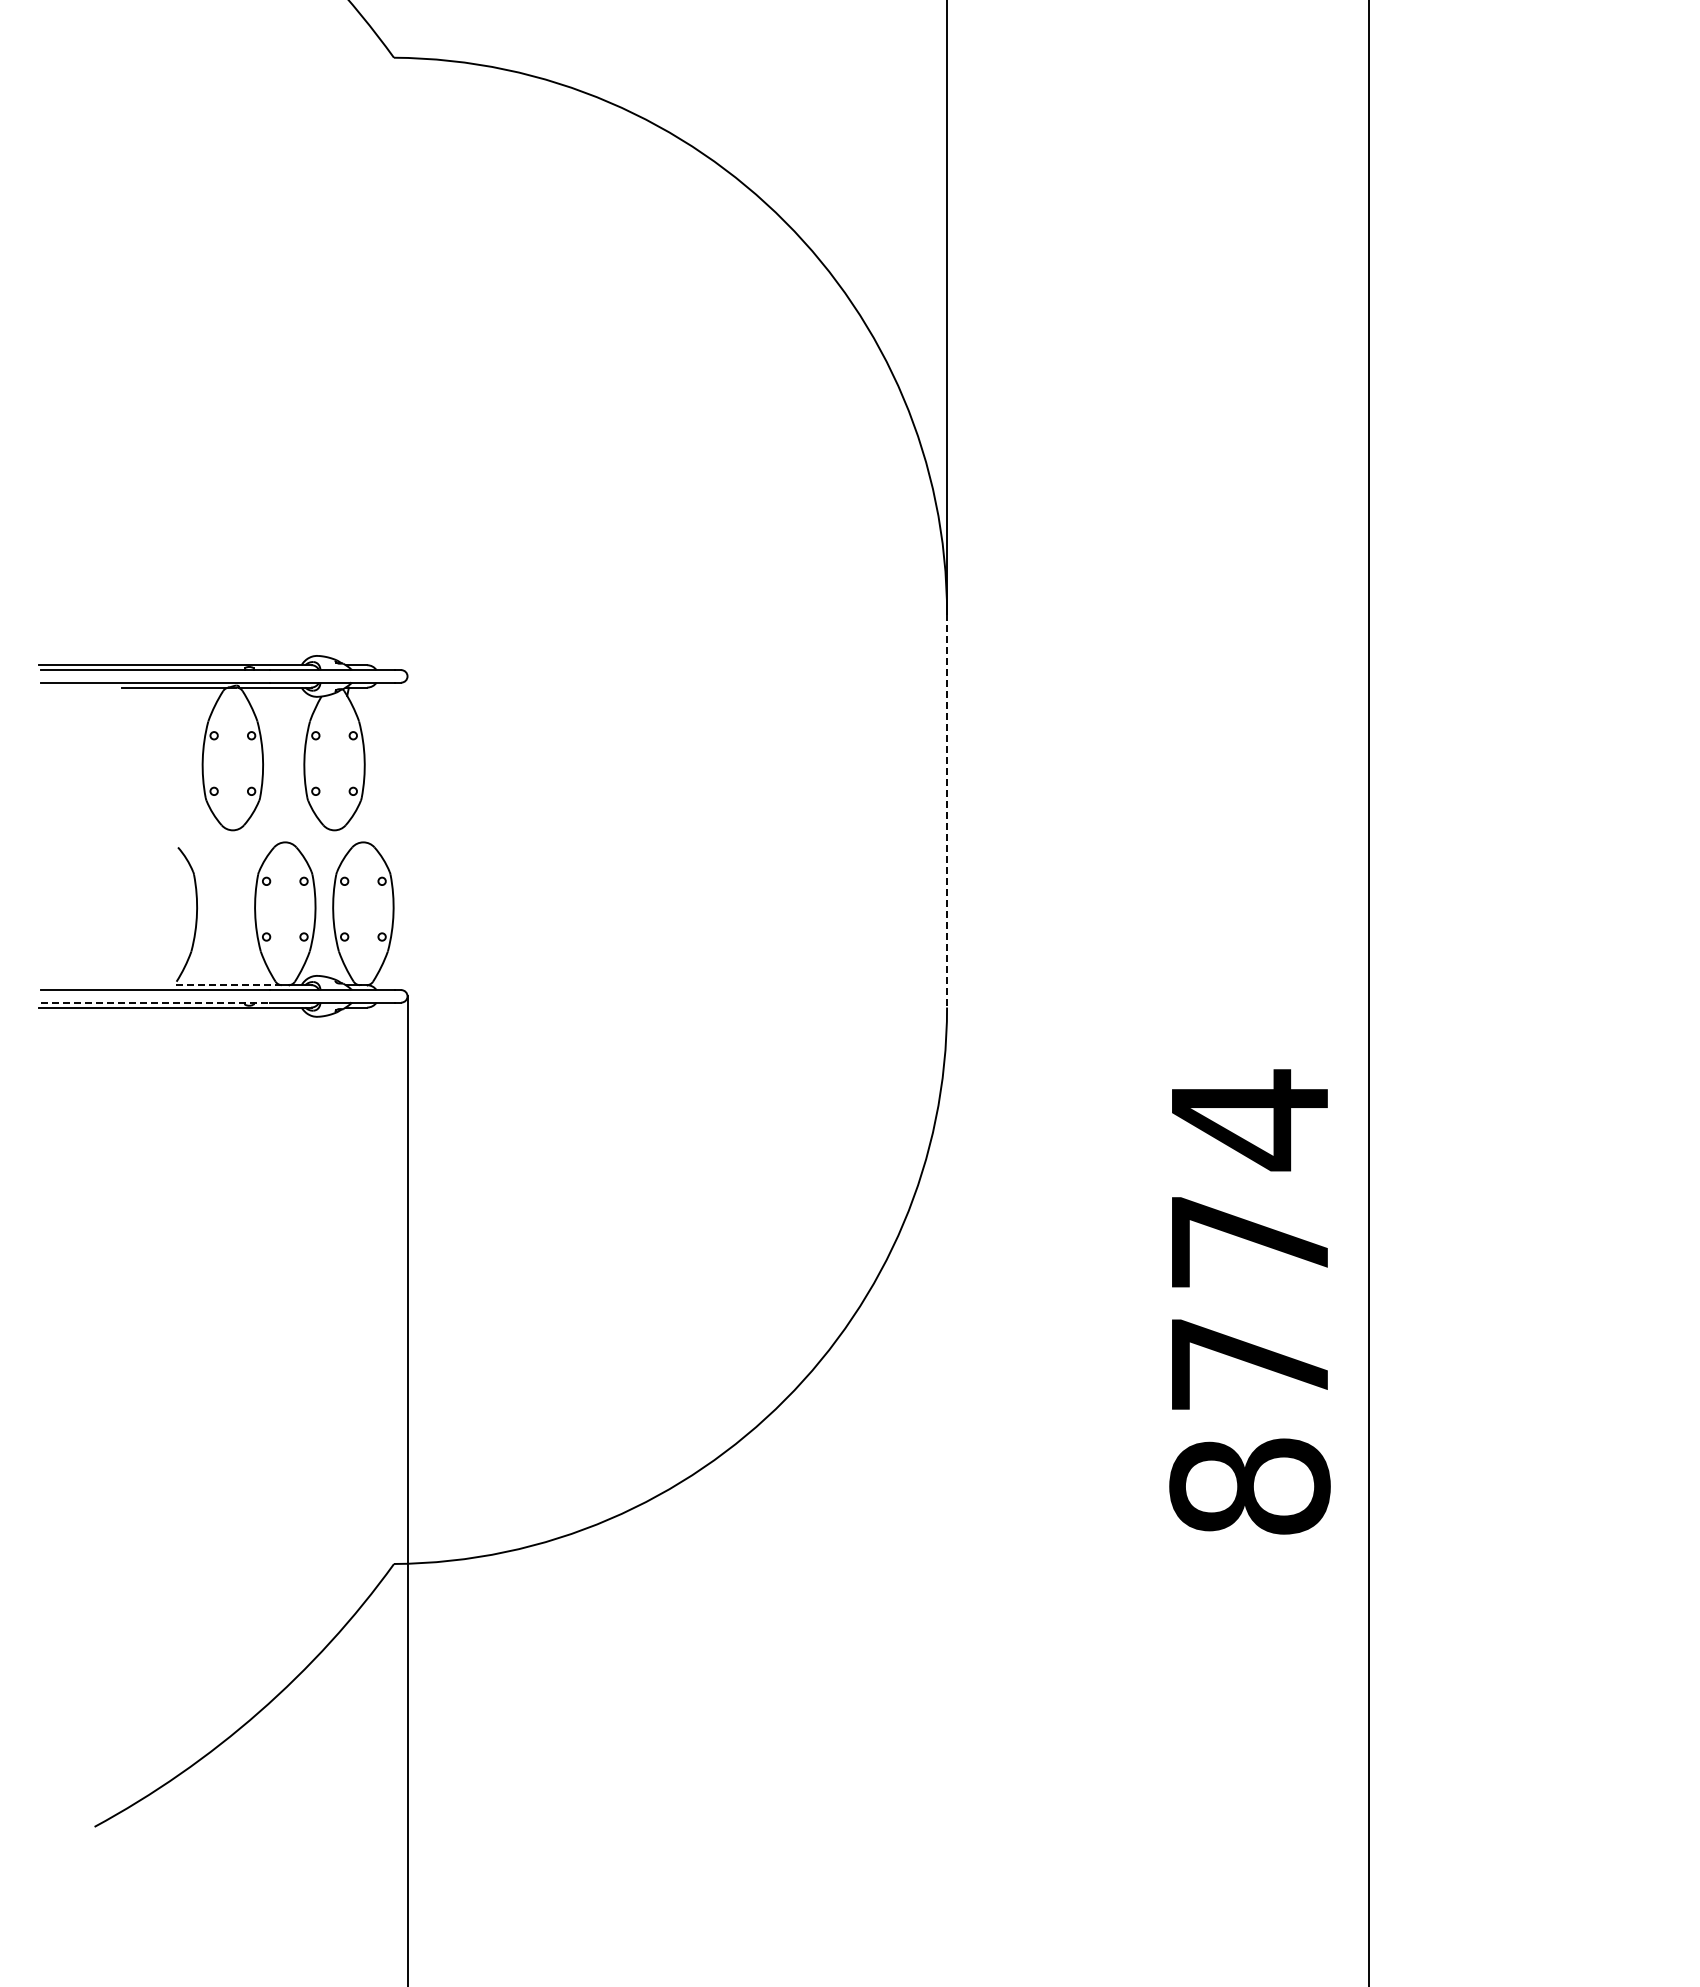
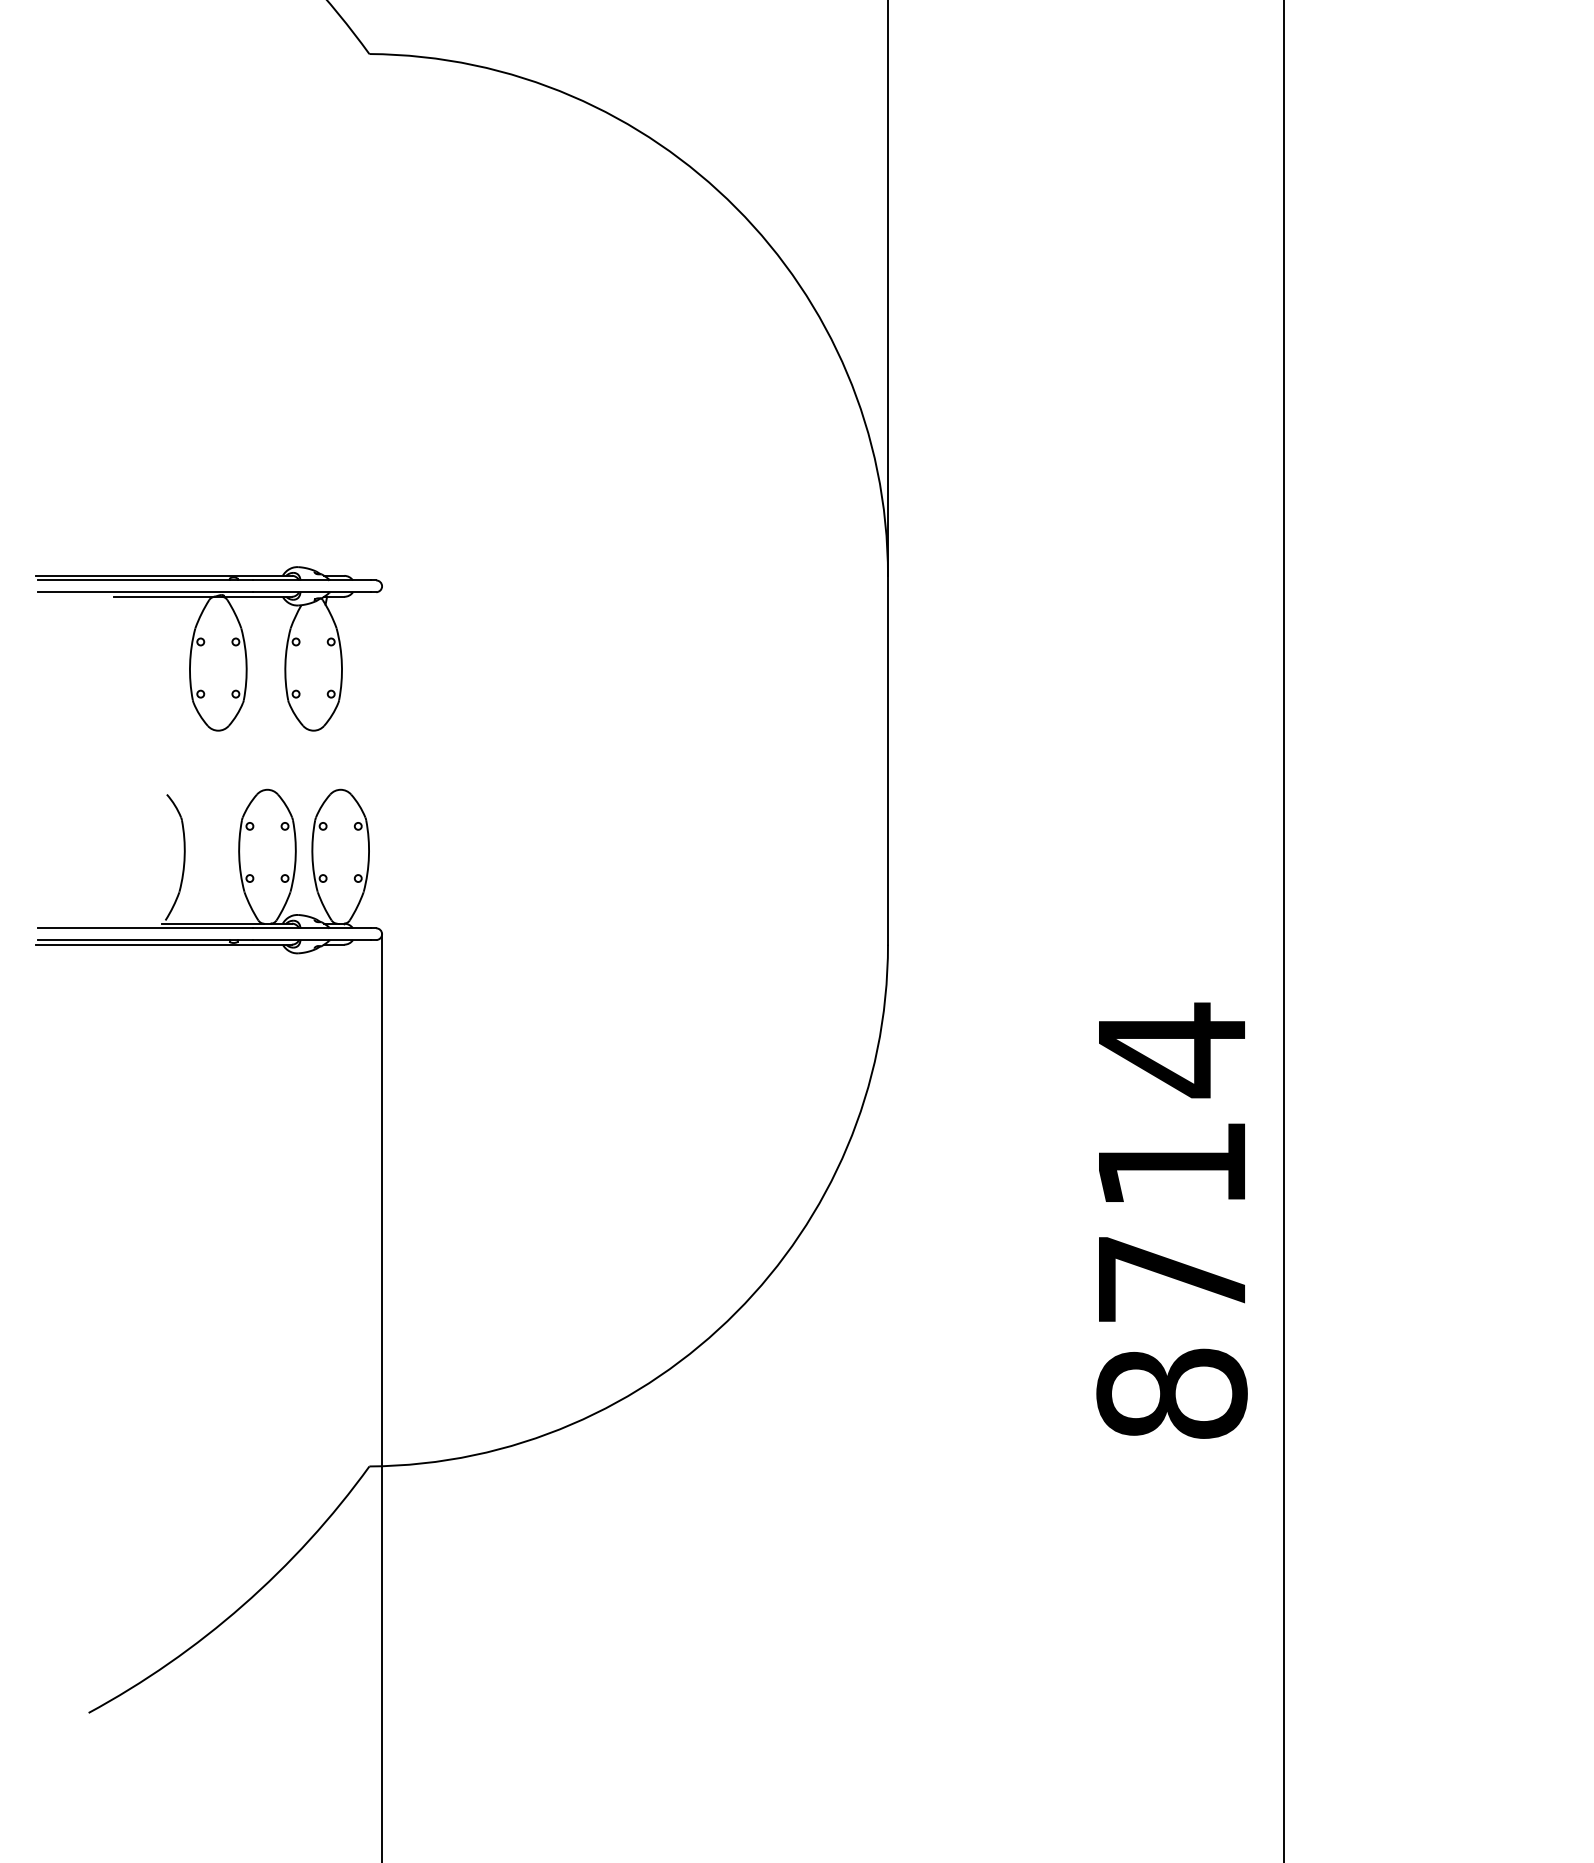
part: (223, 743) -> (209, 649), moved
line: (947, 810) -> (888, 759), dashed -> solid
line: (227, 985) -> (213, 923), dashed -> solid
line: (155, 1002) -> (145, 939), dashed -> solid
text: (1249, 1242) -> (1171, 1164), 8774 -> 8714

